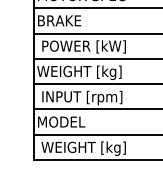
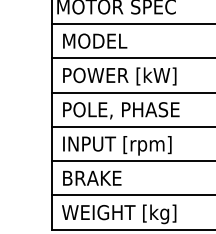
text: (63, 20) -> (91, 40), BRAKE -> MODEL
text: (82, 72) -> (117, 111), WEIGHT [kg] -> POLE, PHASE
text: (61, 121) -> (89, 177), MODEL -> BRAKE

